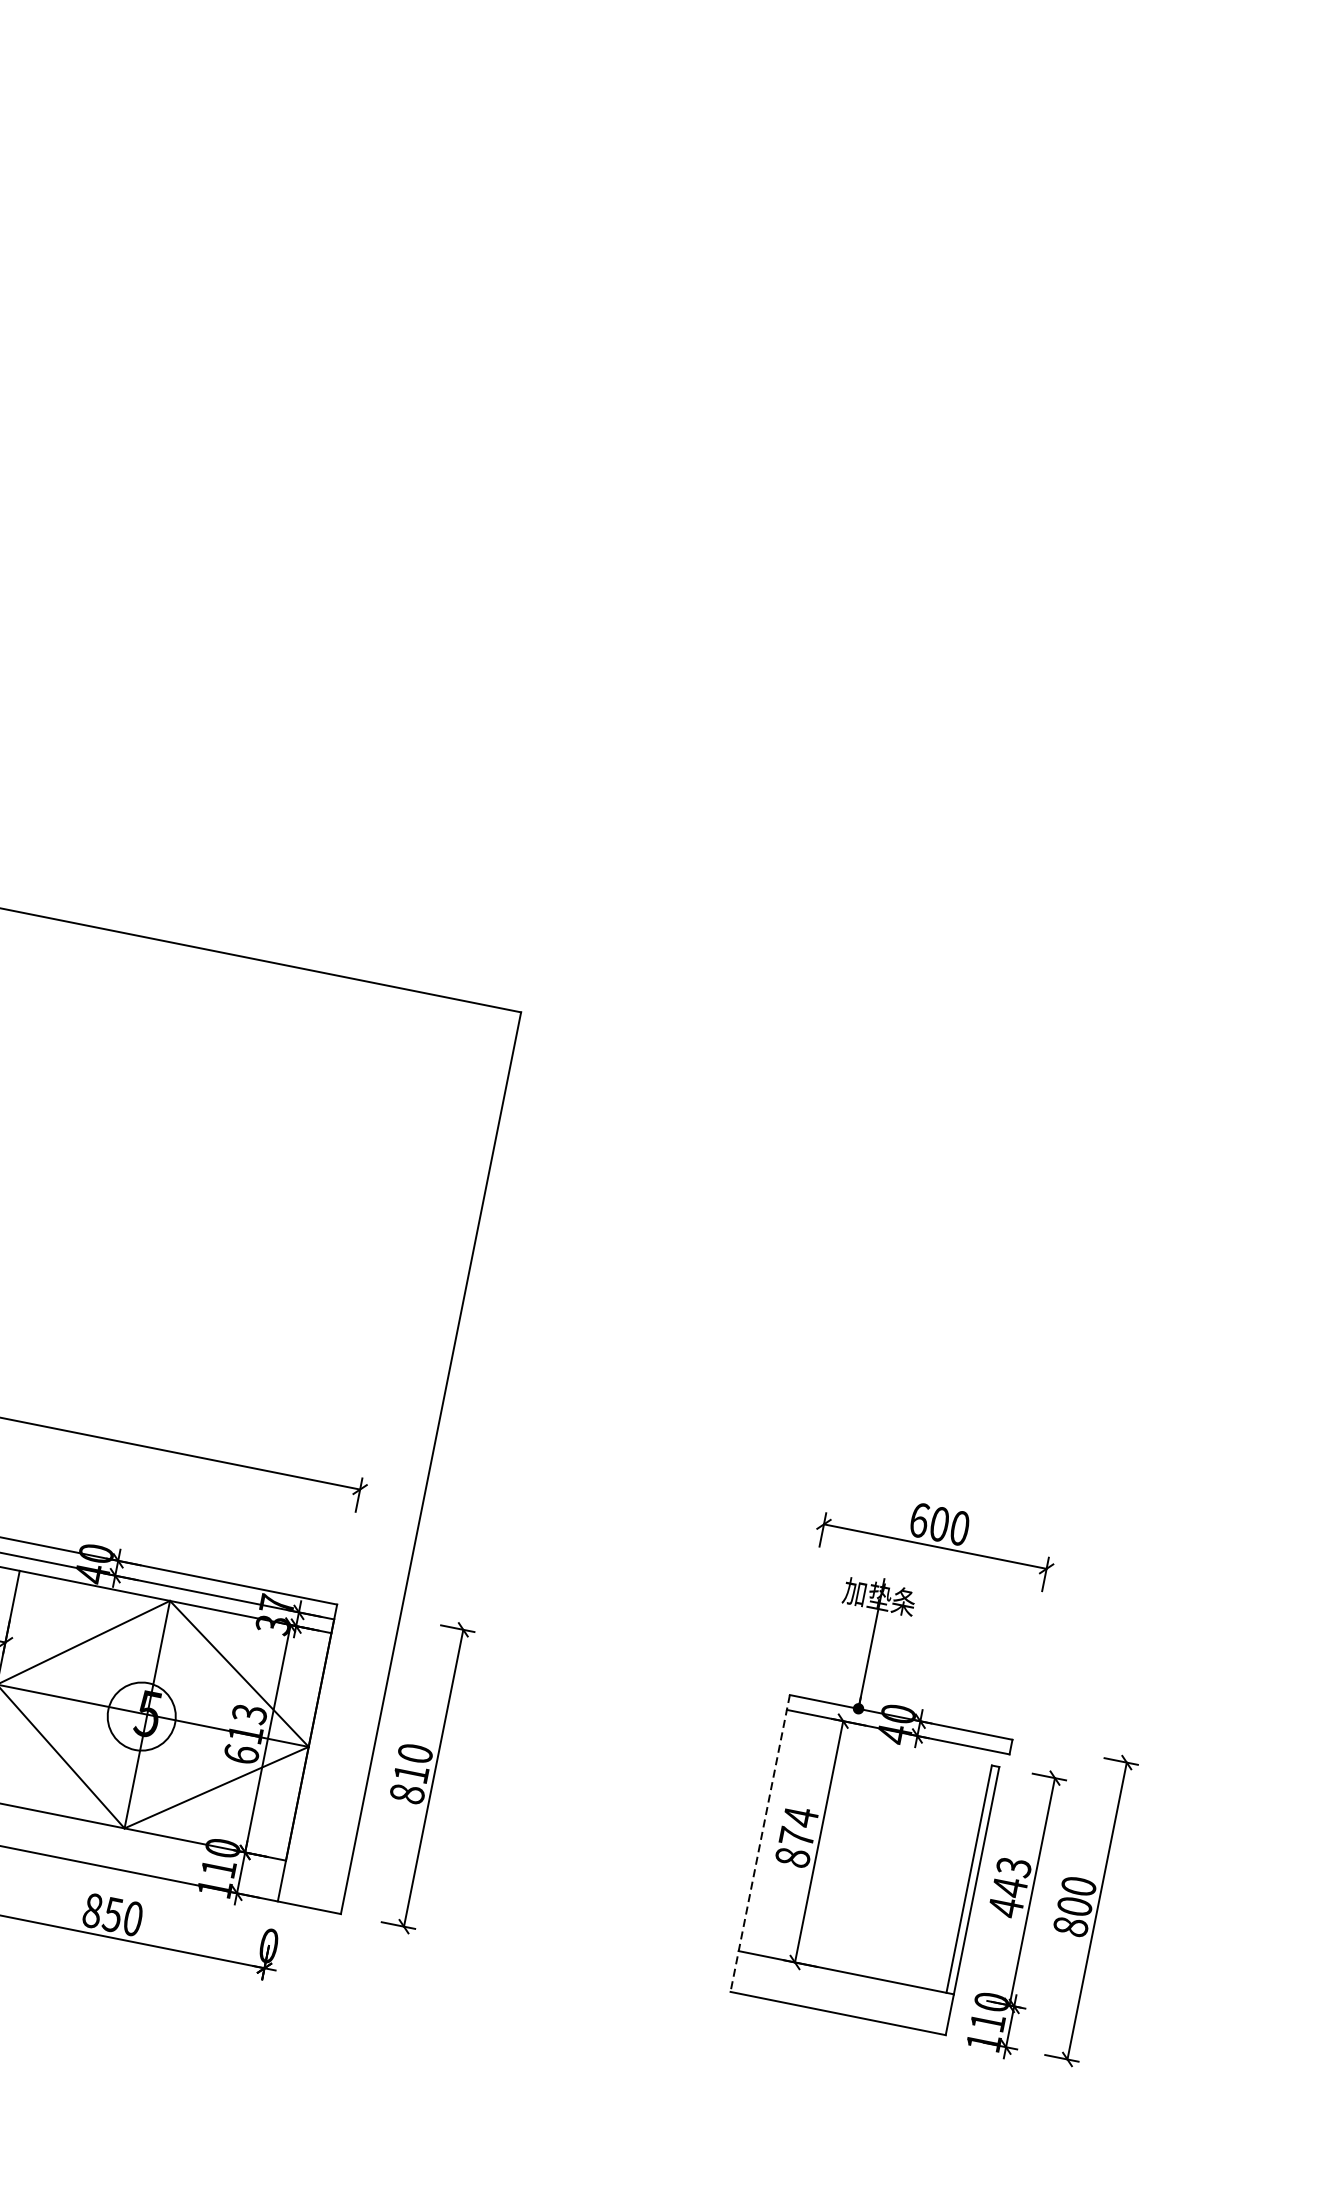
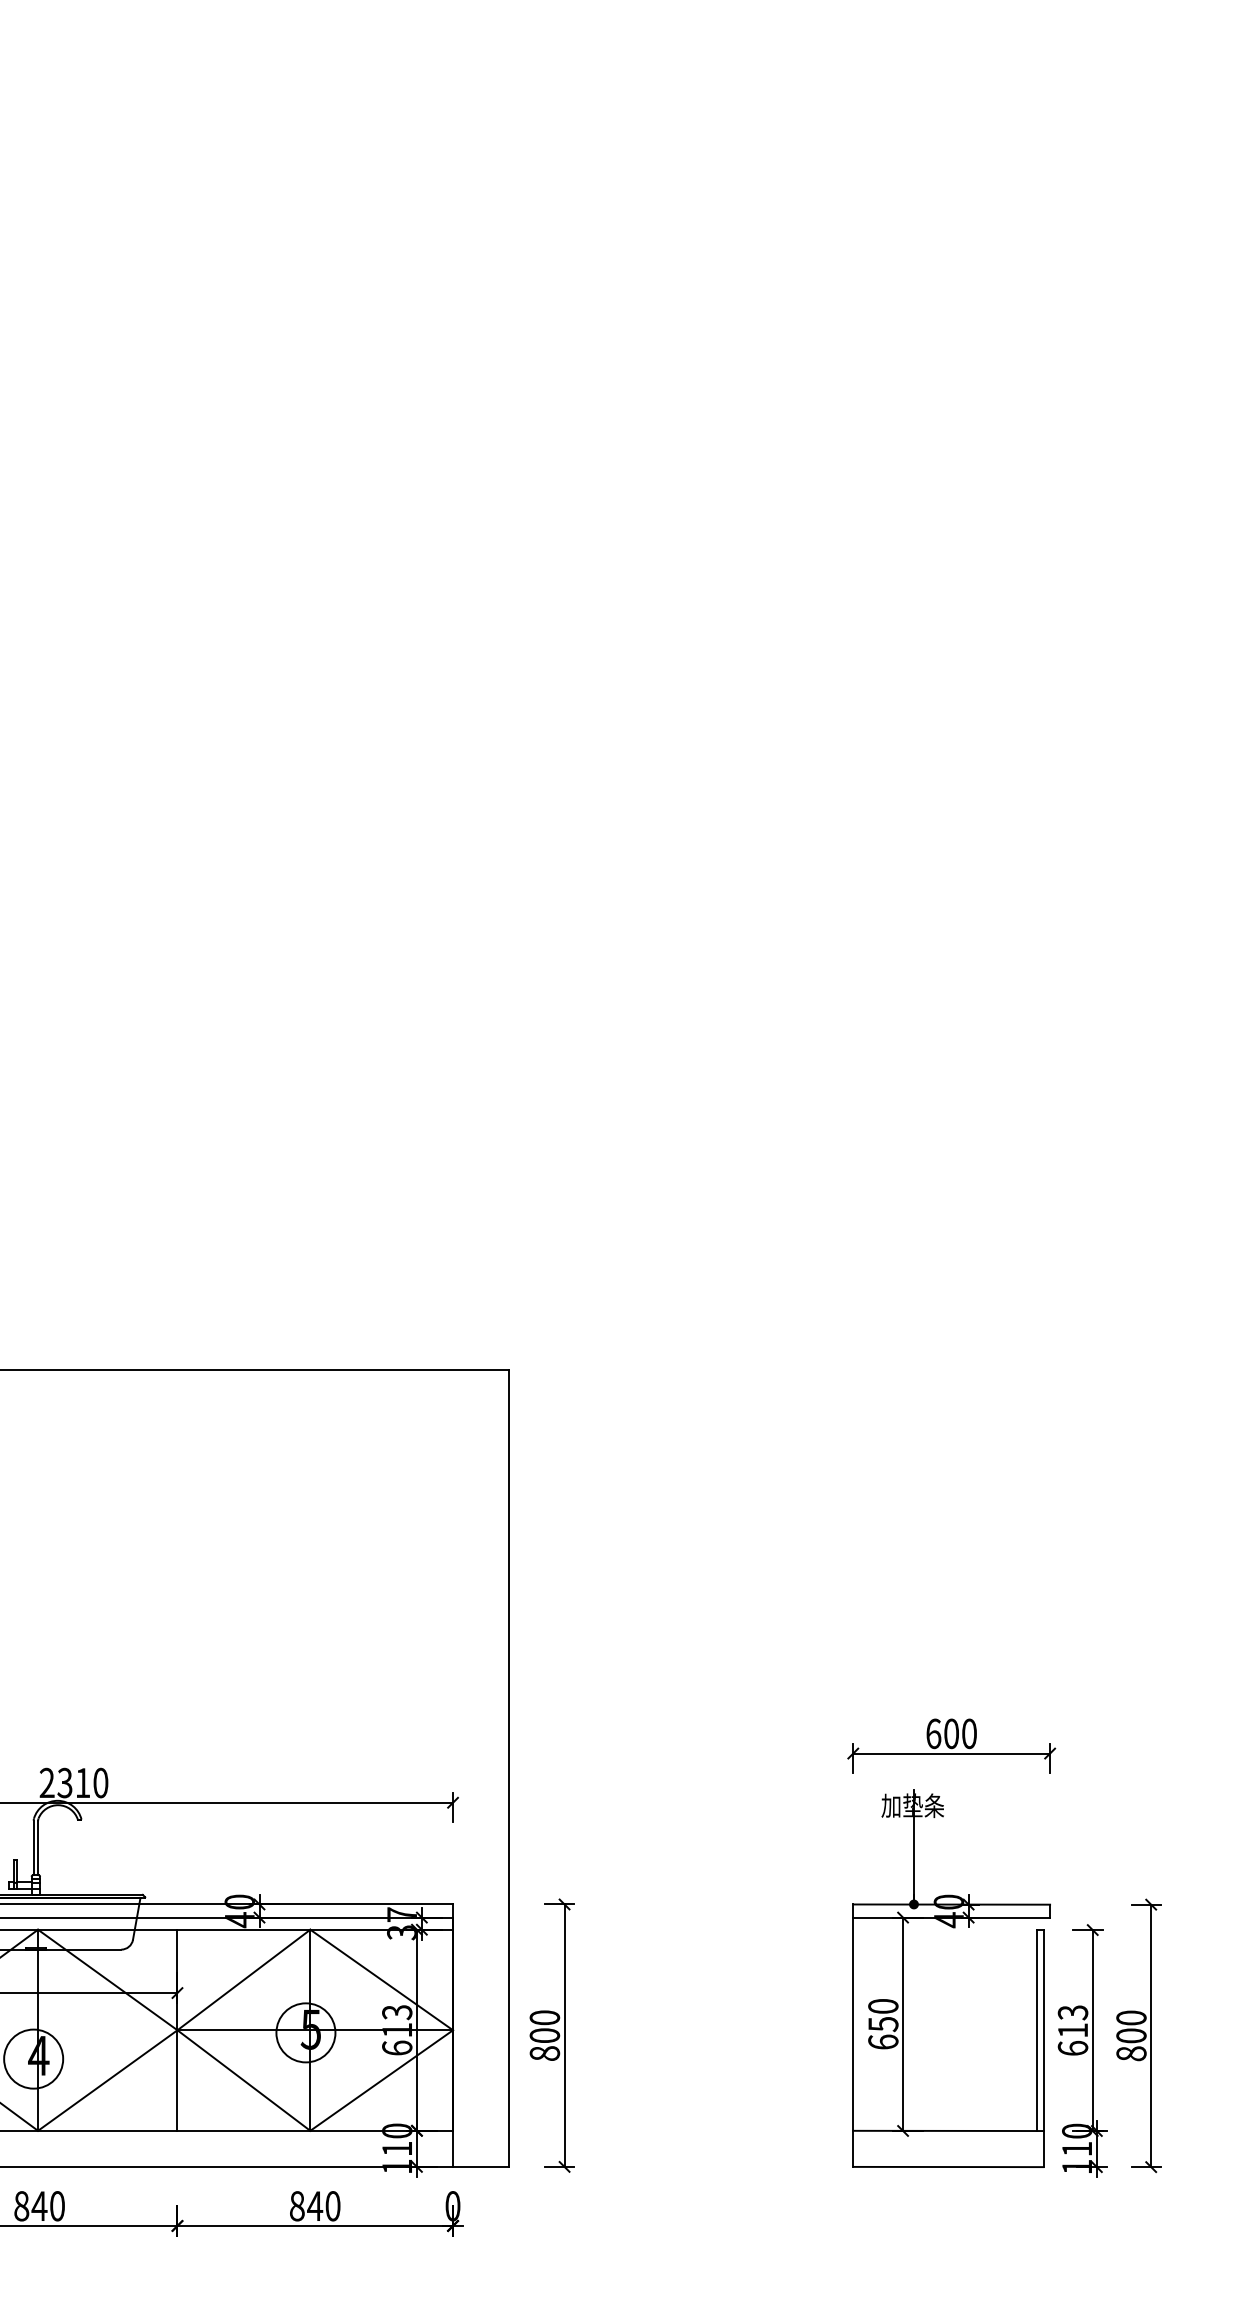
text: (410, 1773) -> (544, 2035), 810 -> 800
text: (797, 1836) -> (883, 2023), 874 -> 650
line: (760, 1844) -> (853, 2036), dashed -> solid
text: (1007, 1897) -> (1072, 2039), 443 -> 613
text: (113, 1915) -> (315, 2206), 850 -> 840

